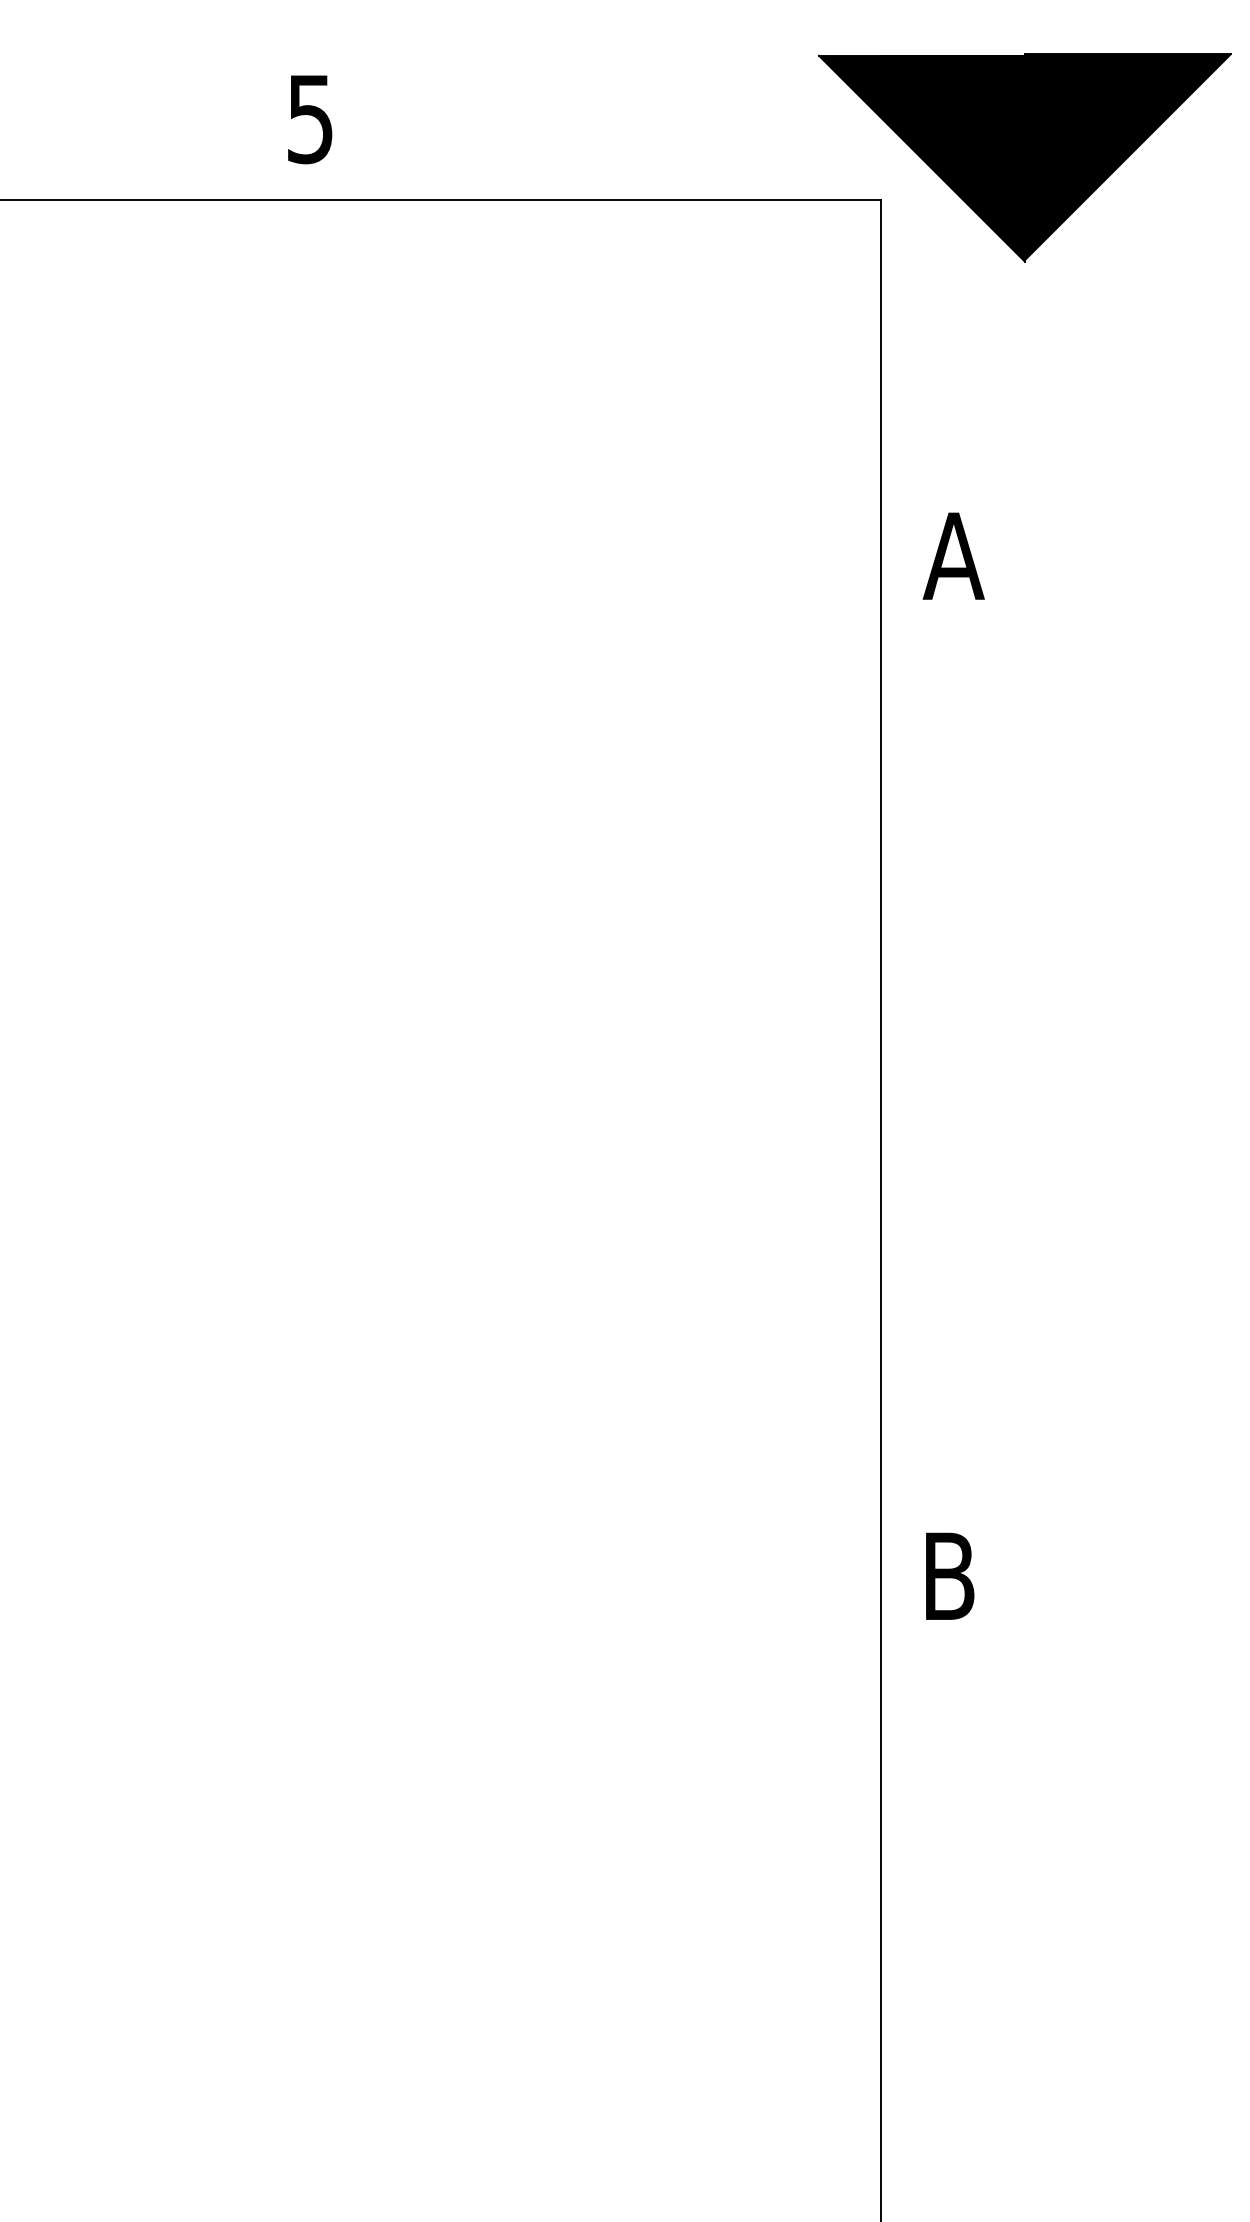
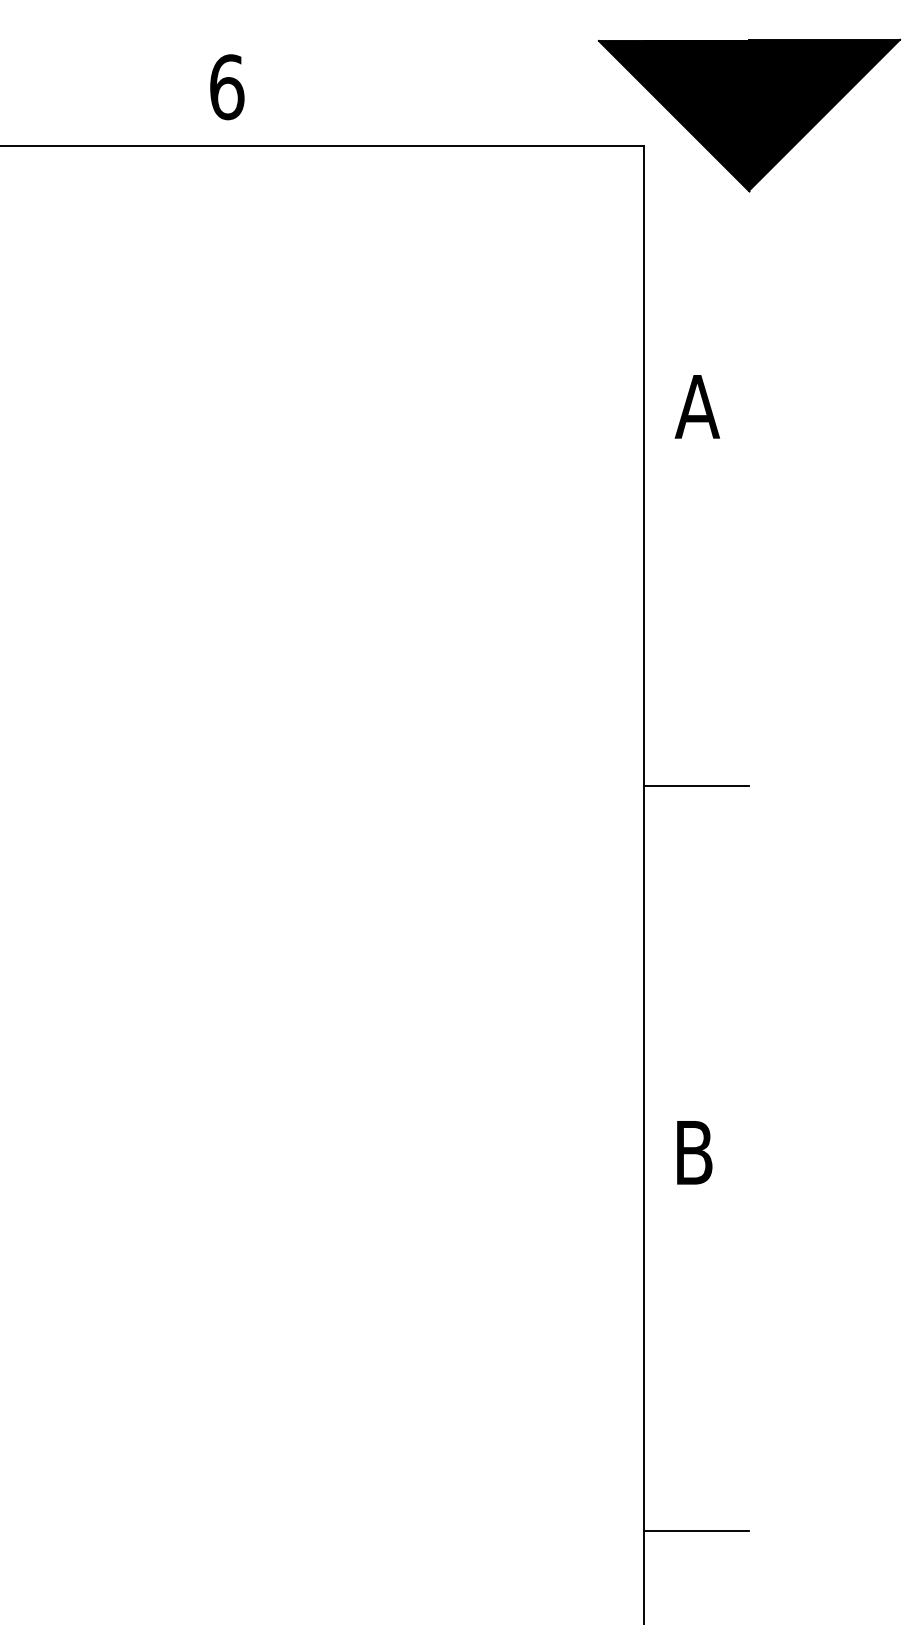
text: (310, 119) -> (227, 87), 5 -> 6
line: (952, 1074) -> (696, 785), added
line: (952, 2094) -> (696, 1531), added

